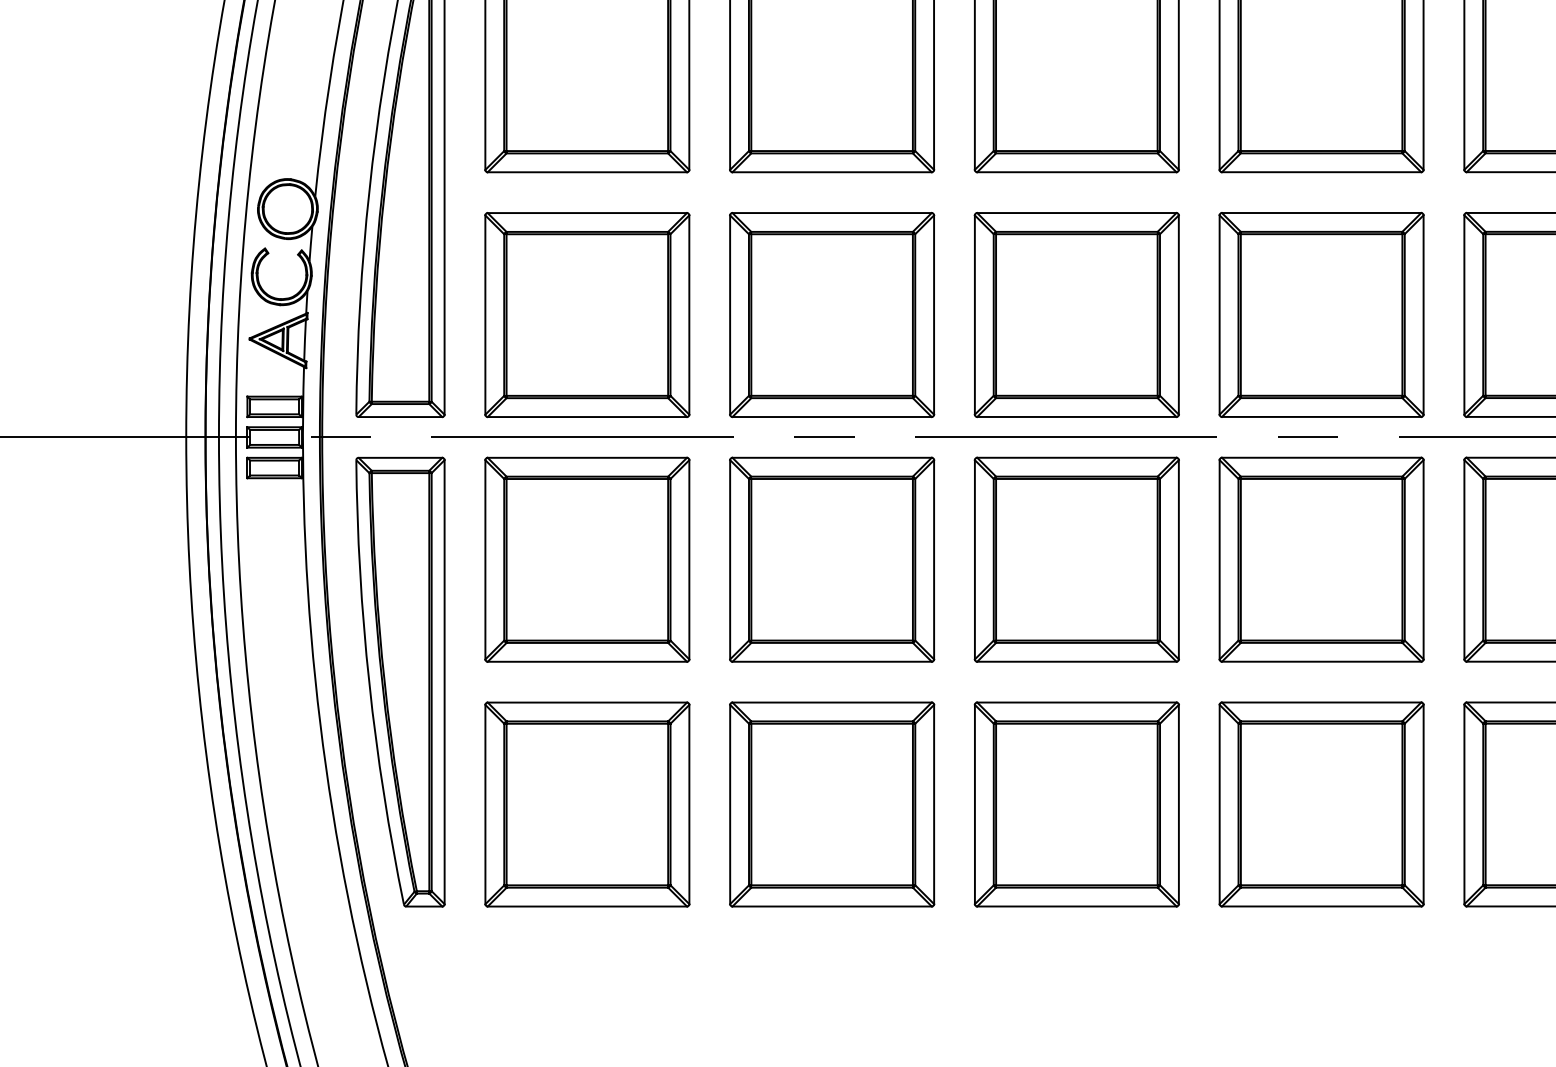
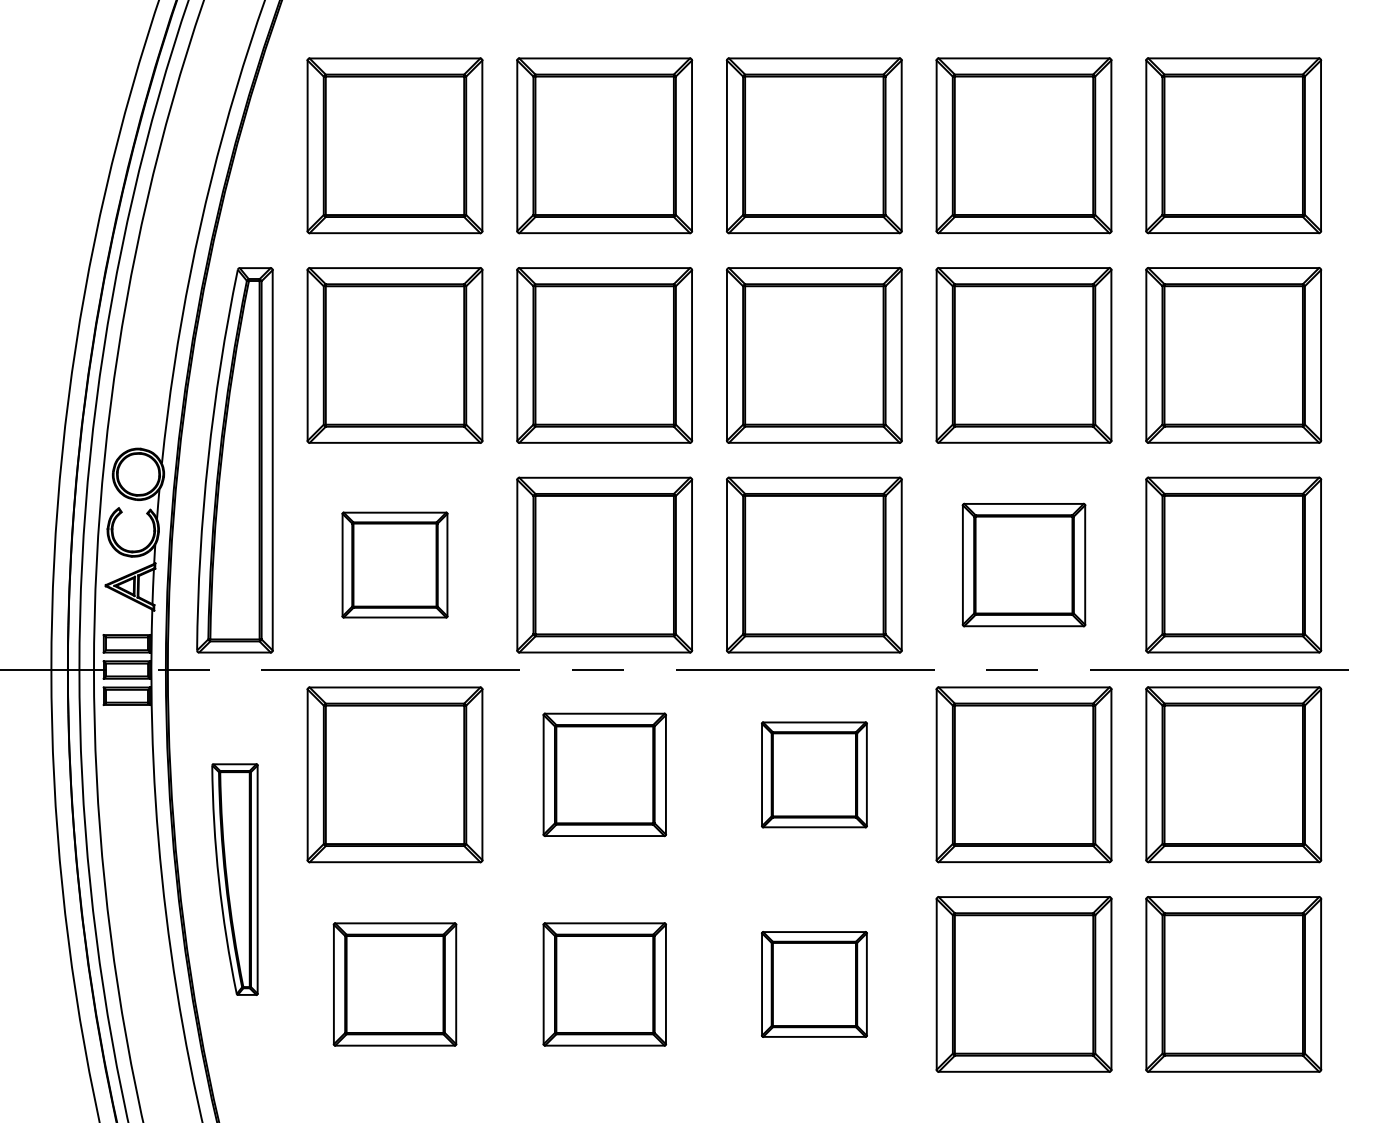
part: (586, 314) -> (394, 564), size x0.6
part: (1320, 314) -> (1023, 564), size x0.7
part: (831, 559) -> (604, 774), size x0.7
part: (1077, 559) -> (814, 774), size x0.6
part: (399, 681) -> (234, 879), size x0.6
part: (586, 804) -> (394, 984), size x0.7
part: (831, 804) -> (604, 984), size x0.7
part: (1077, 804) -> (814, 984), size x0.6

